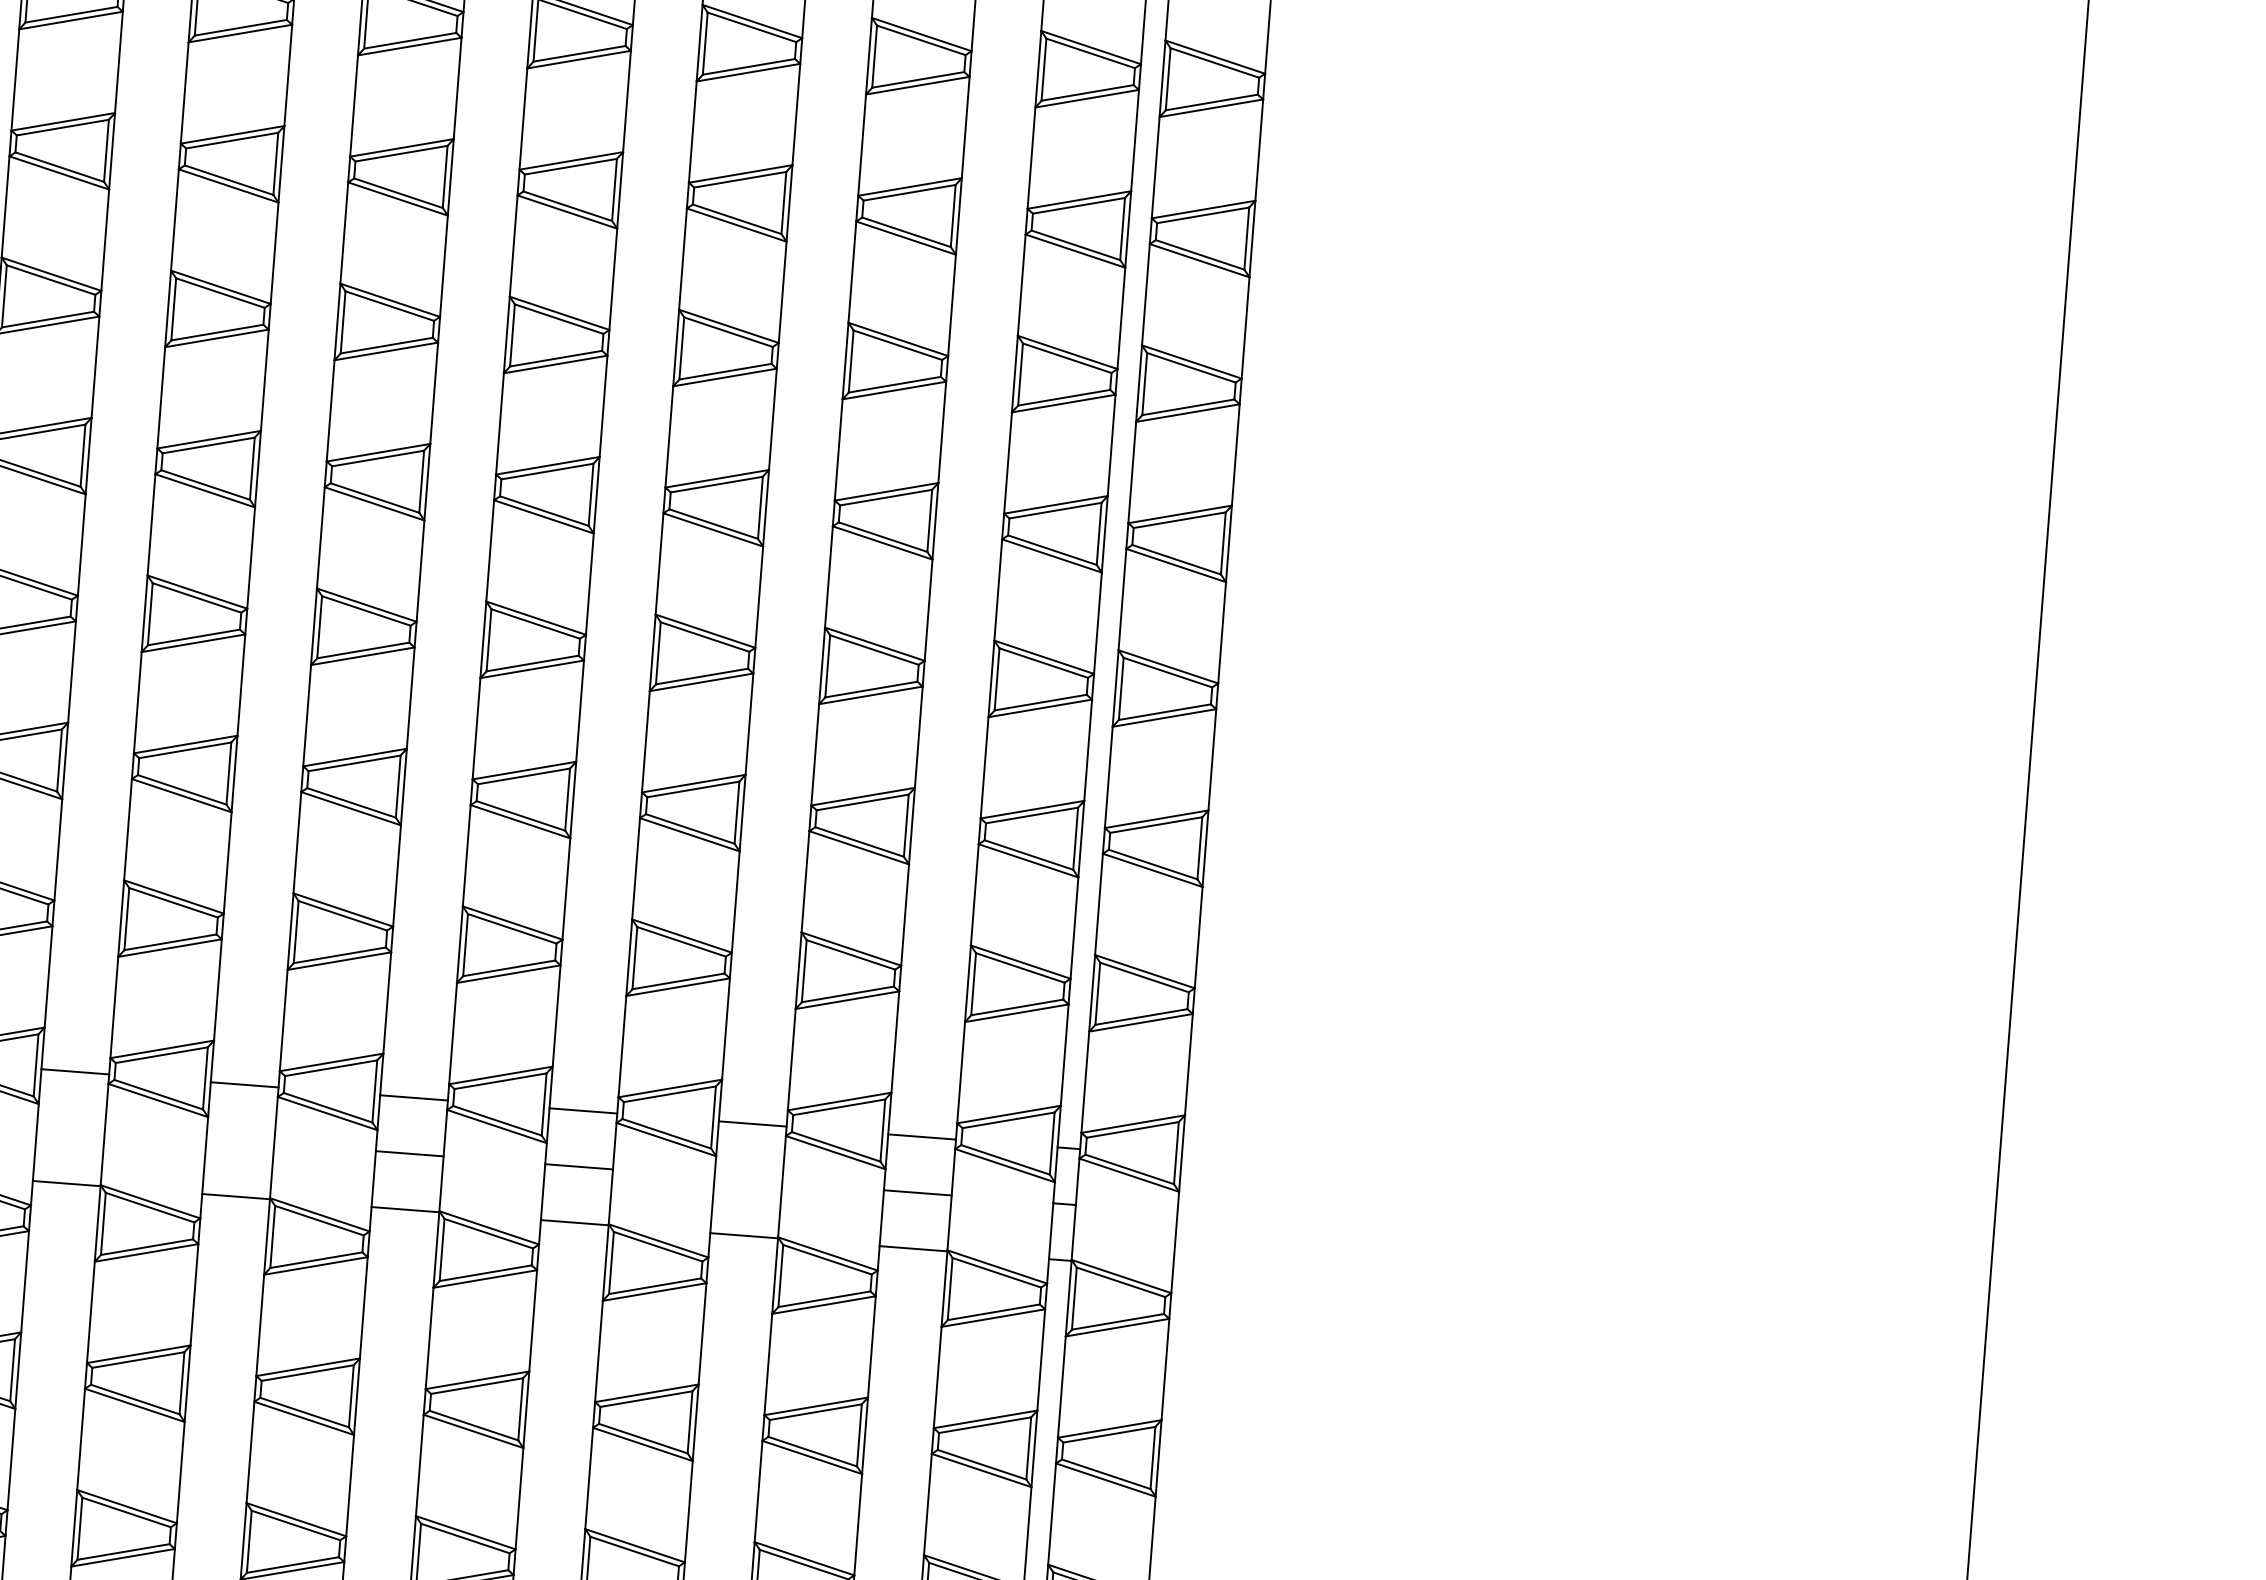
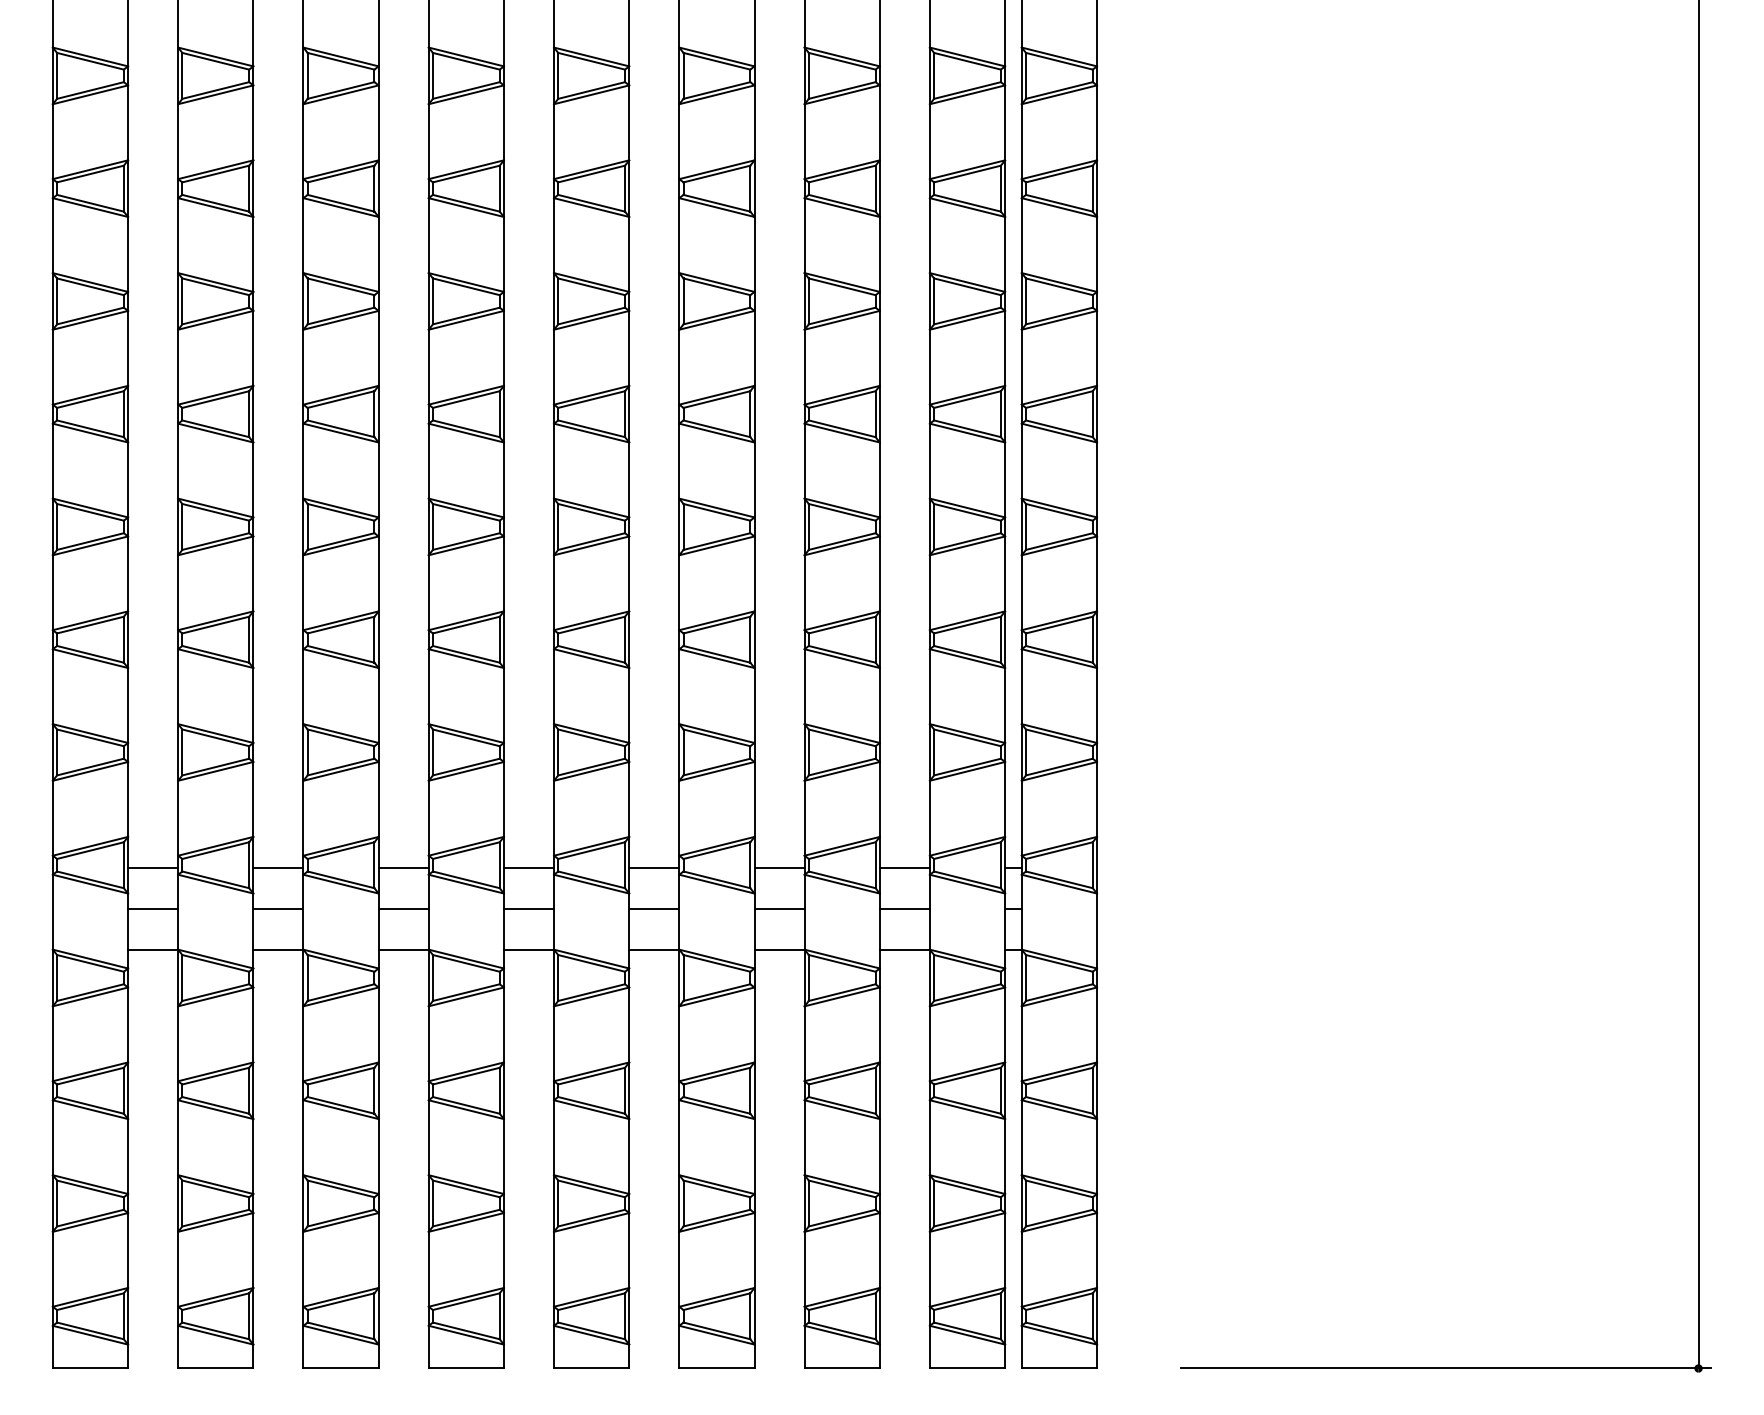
line: (71, 1128) -> (278, 909), added
line: (240, 1141) -> (403, 909), added
line: (748, 1180) -> (779, 909), added

